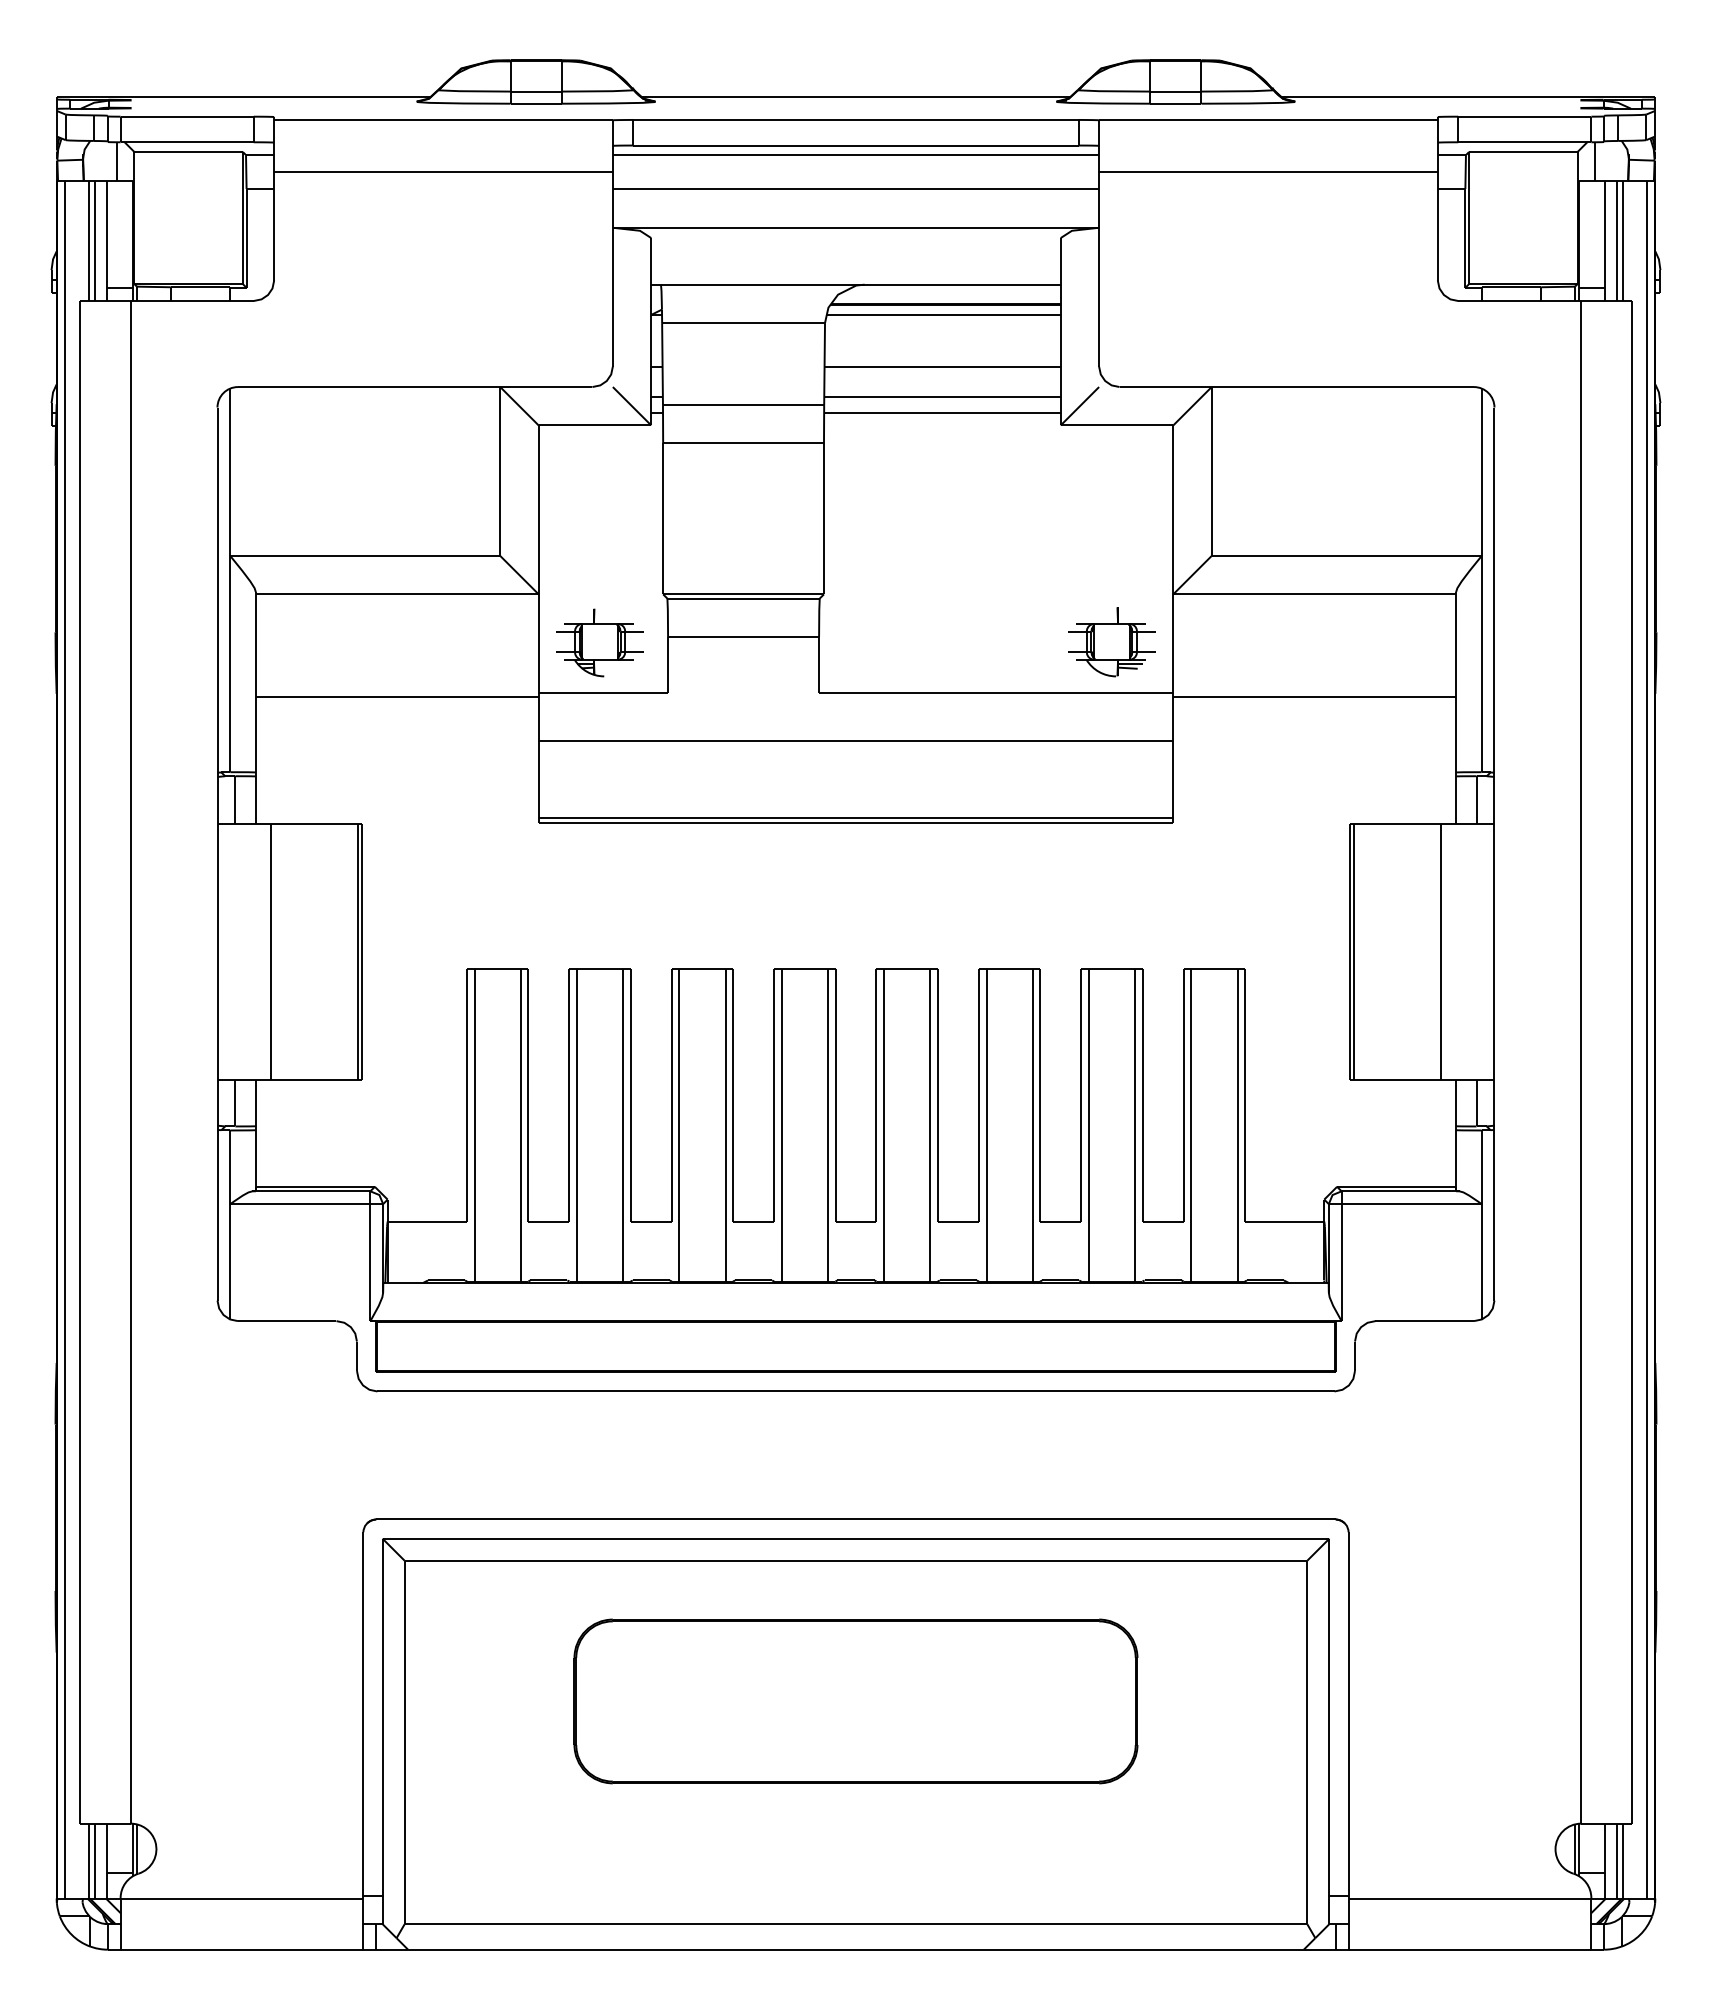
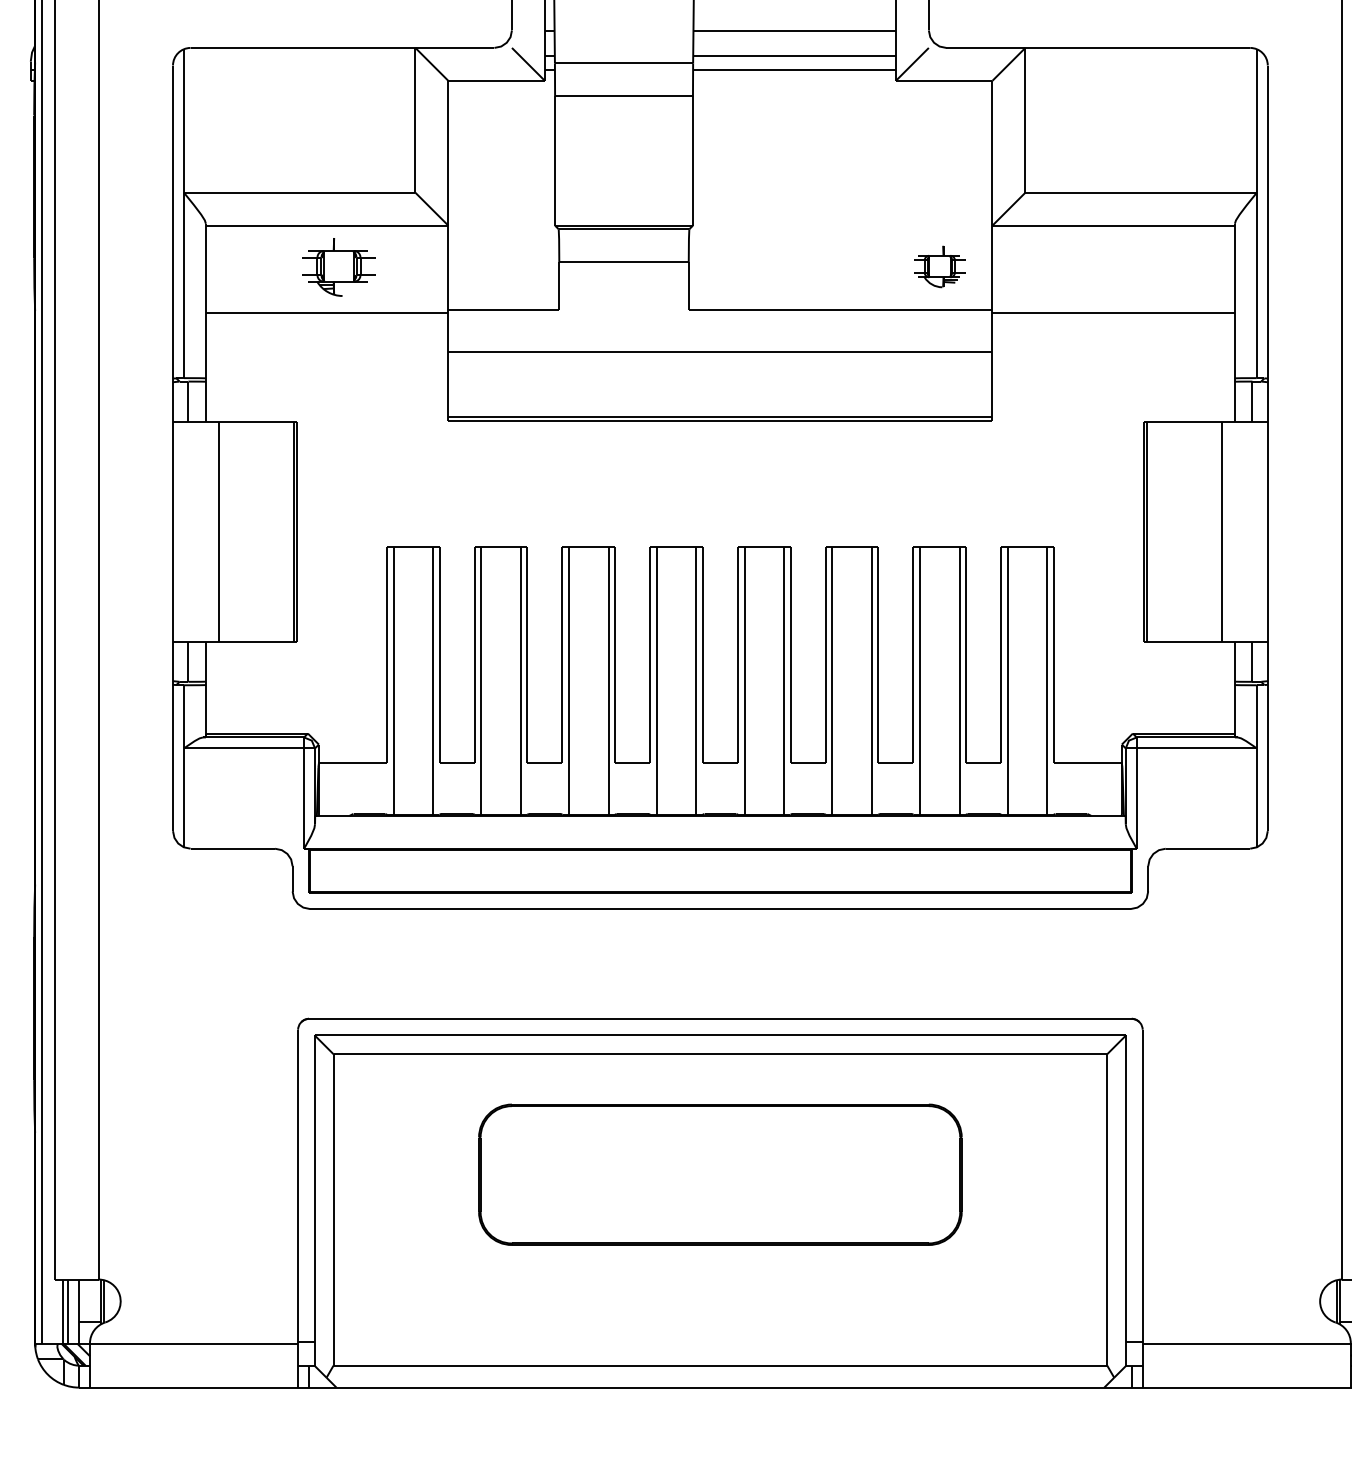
part: (599, 642) -> (338, 266), moved
part: (1111, 642) -> (939, 266), size x0.7

